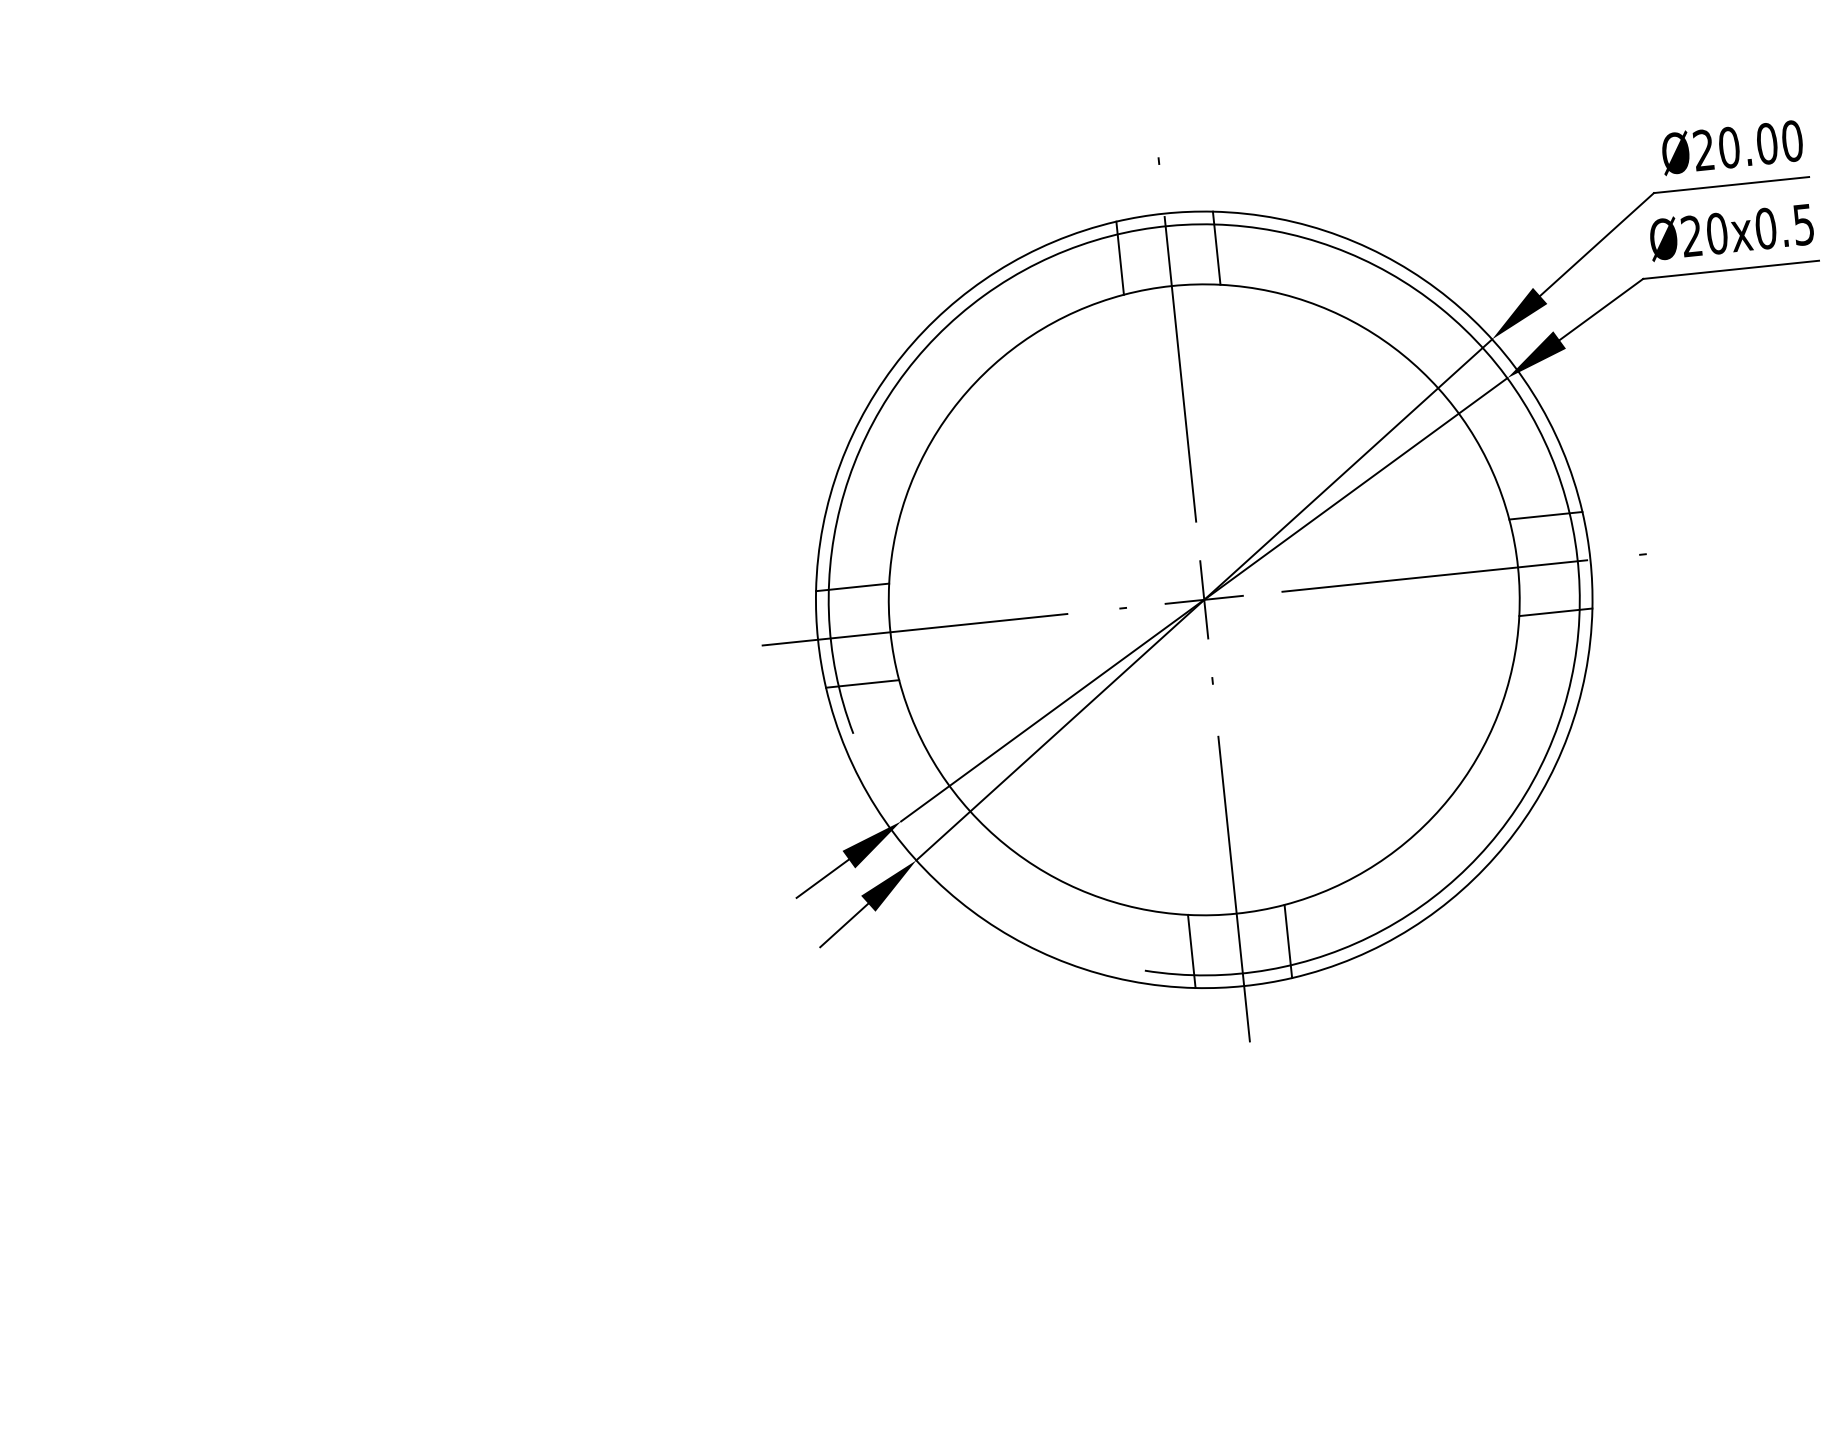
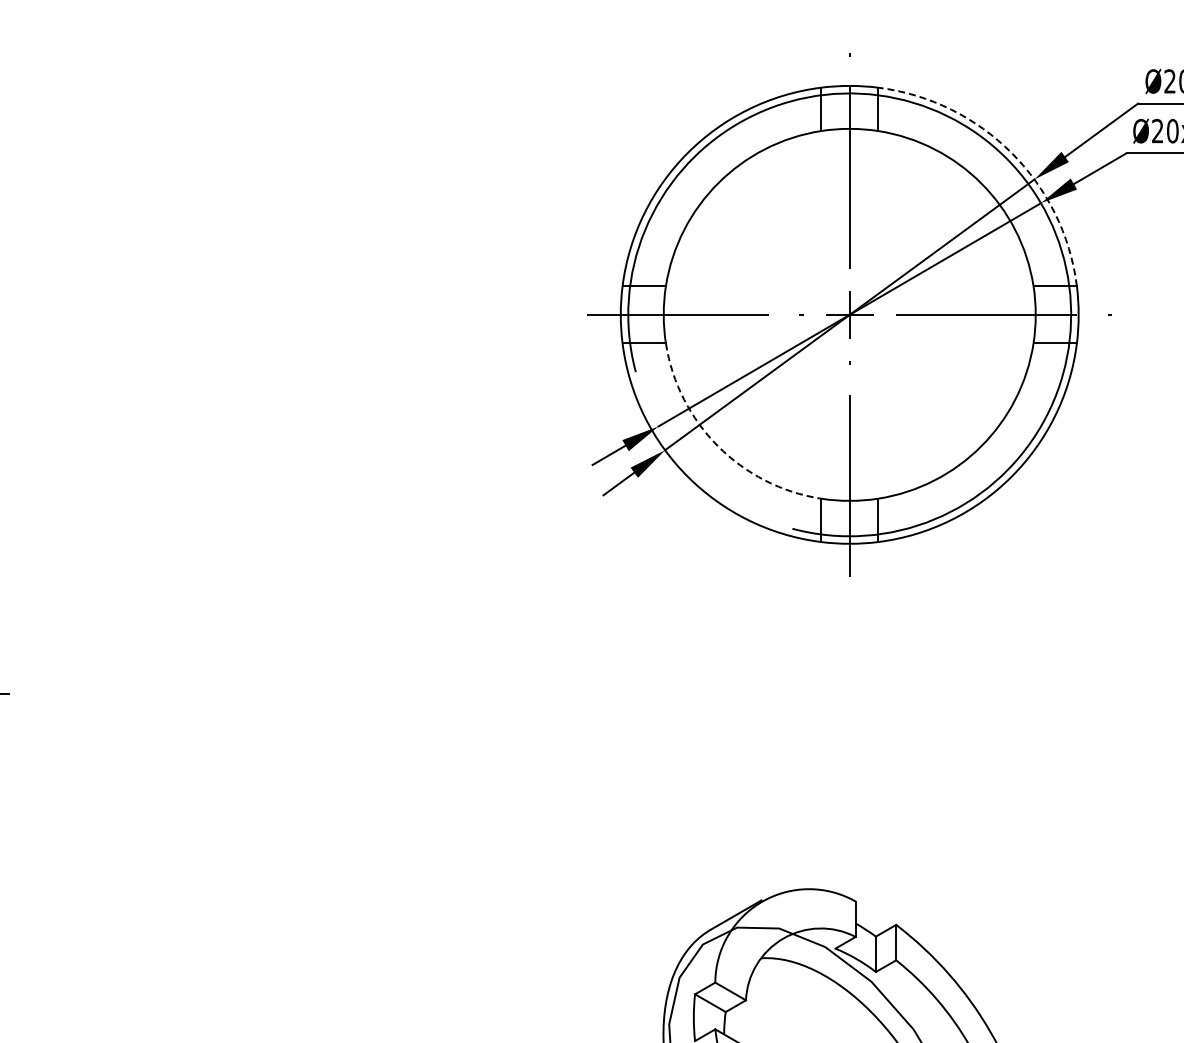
arc: (1448, 297) -> (1011, 152), solid -> dashed
arc: (1005, 844) -> (718, 446), solid -> dashed

